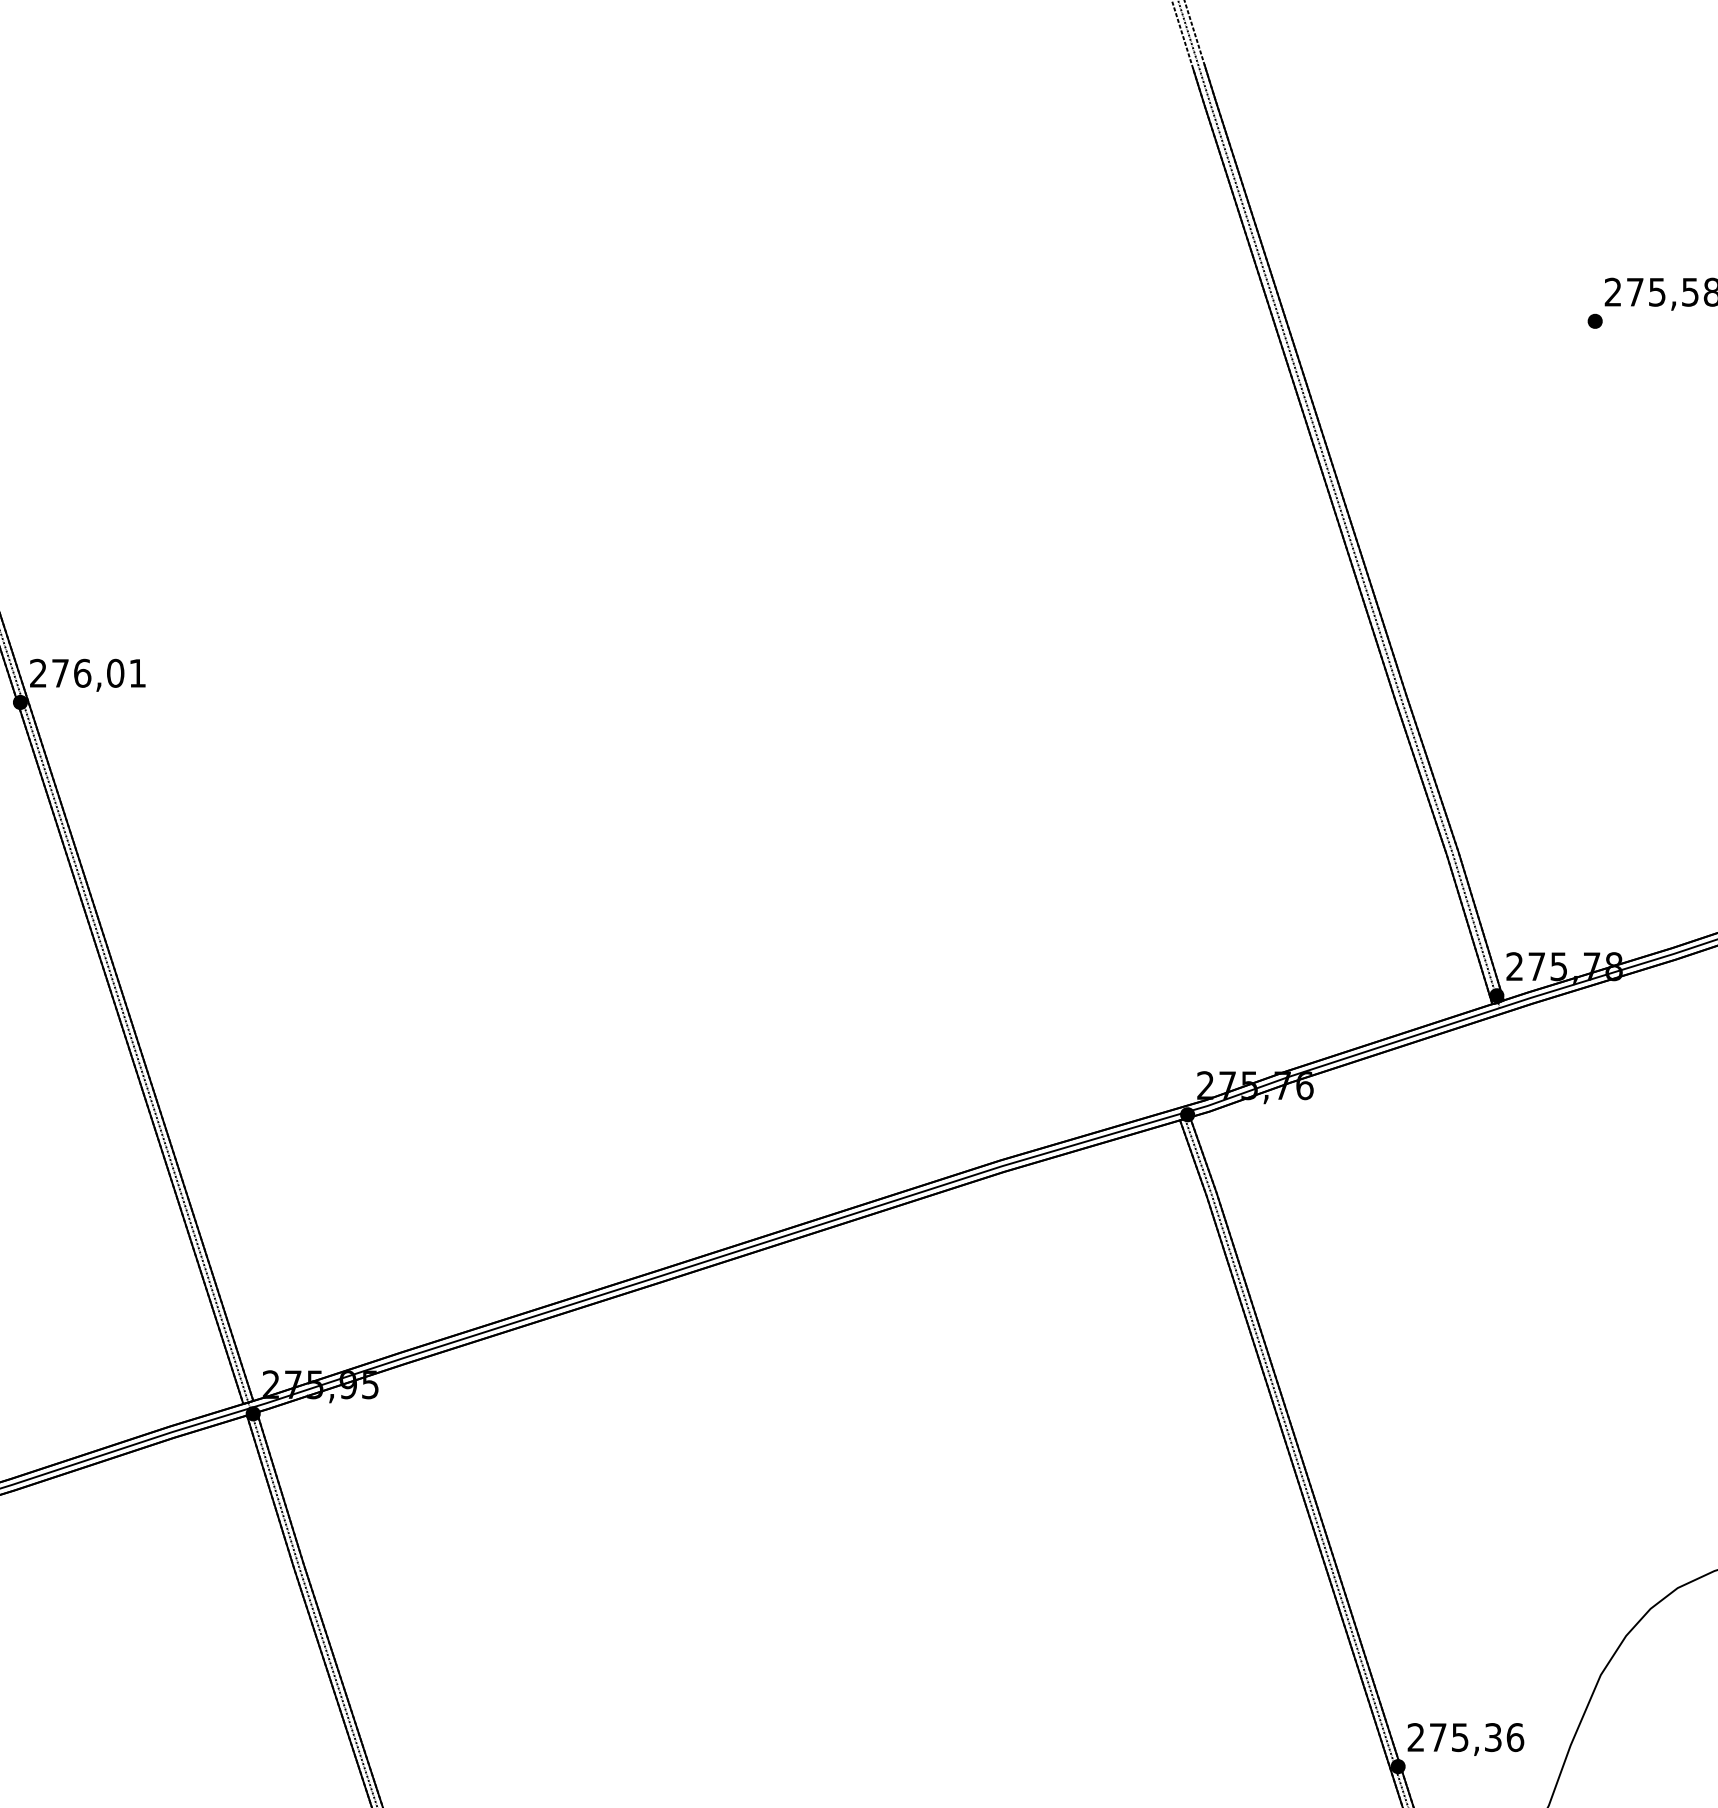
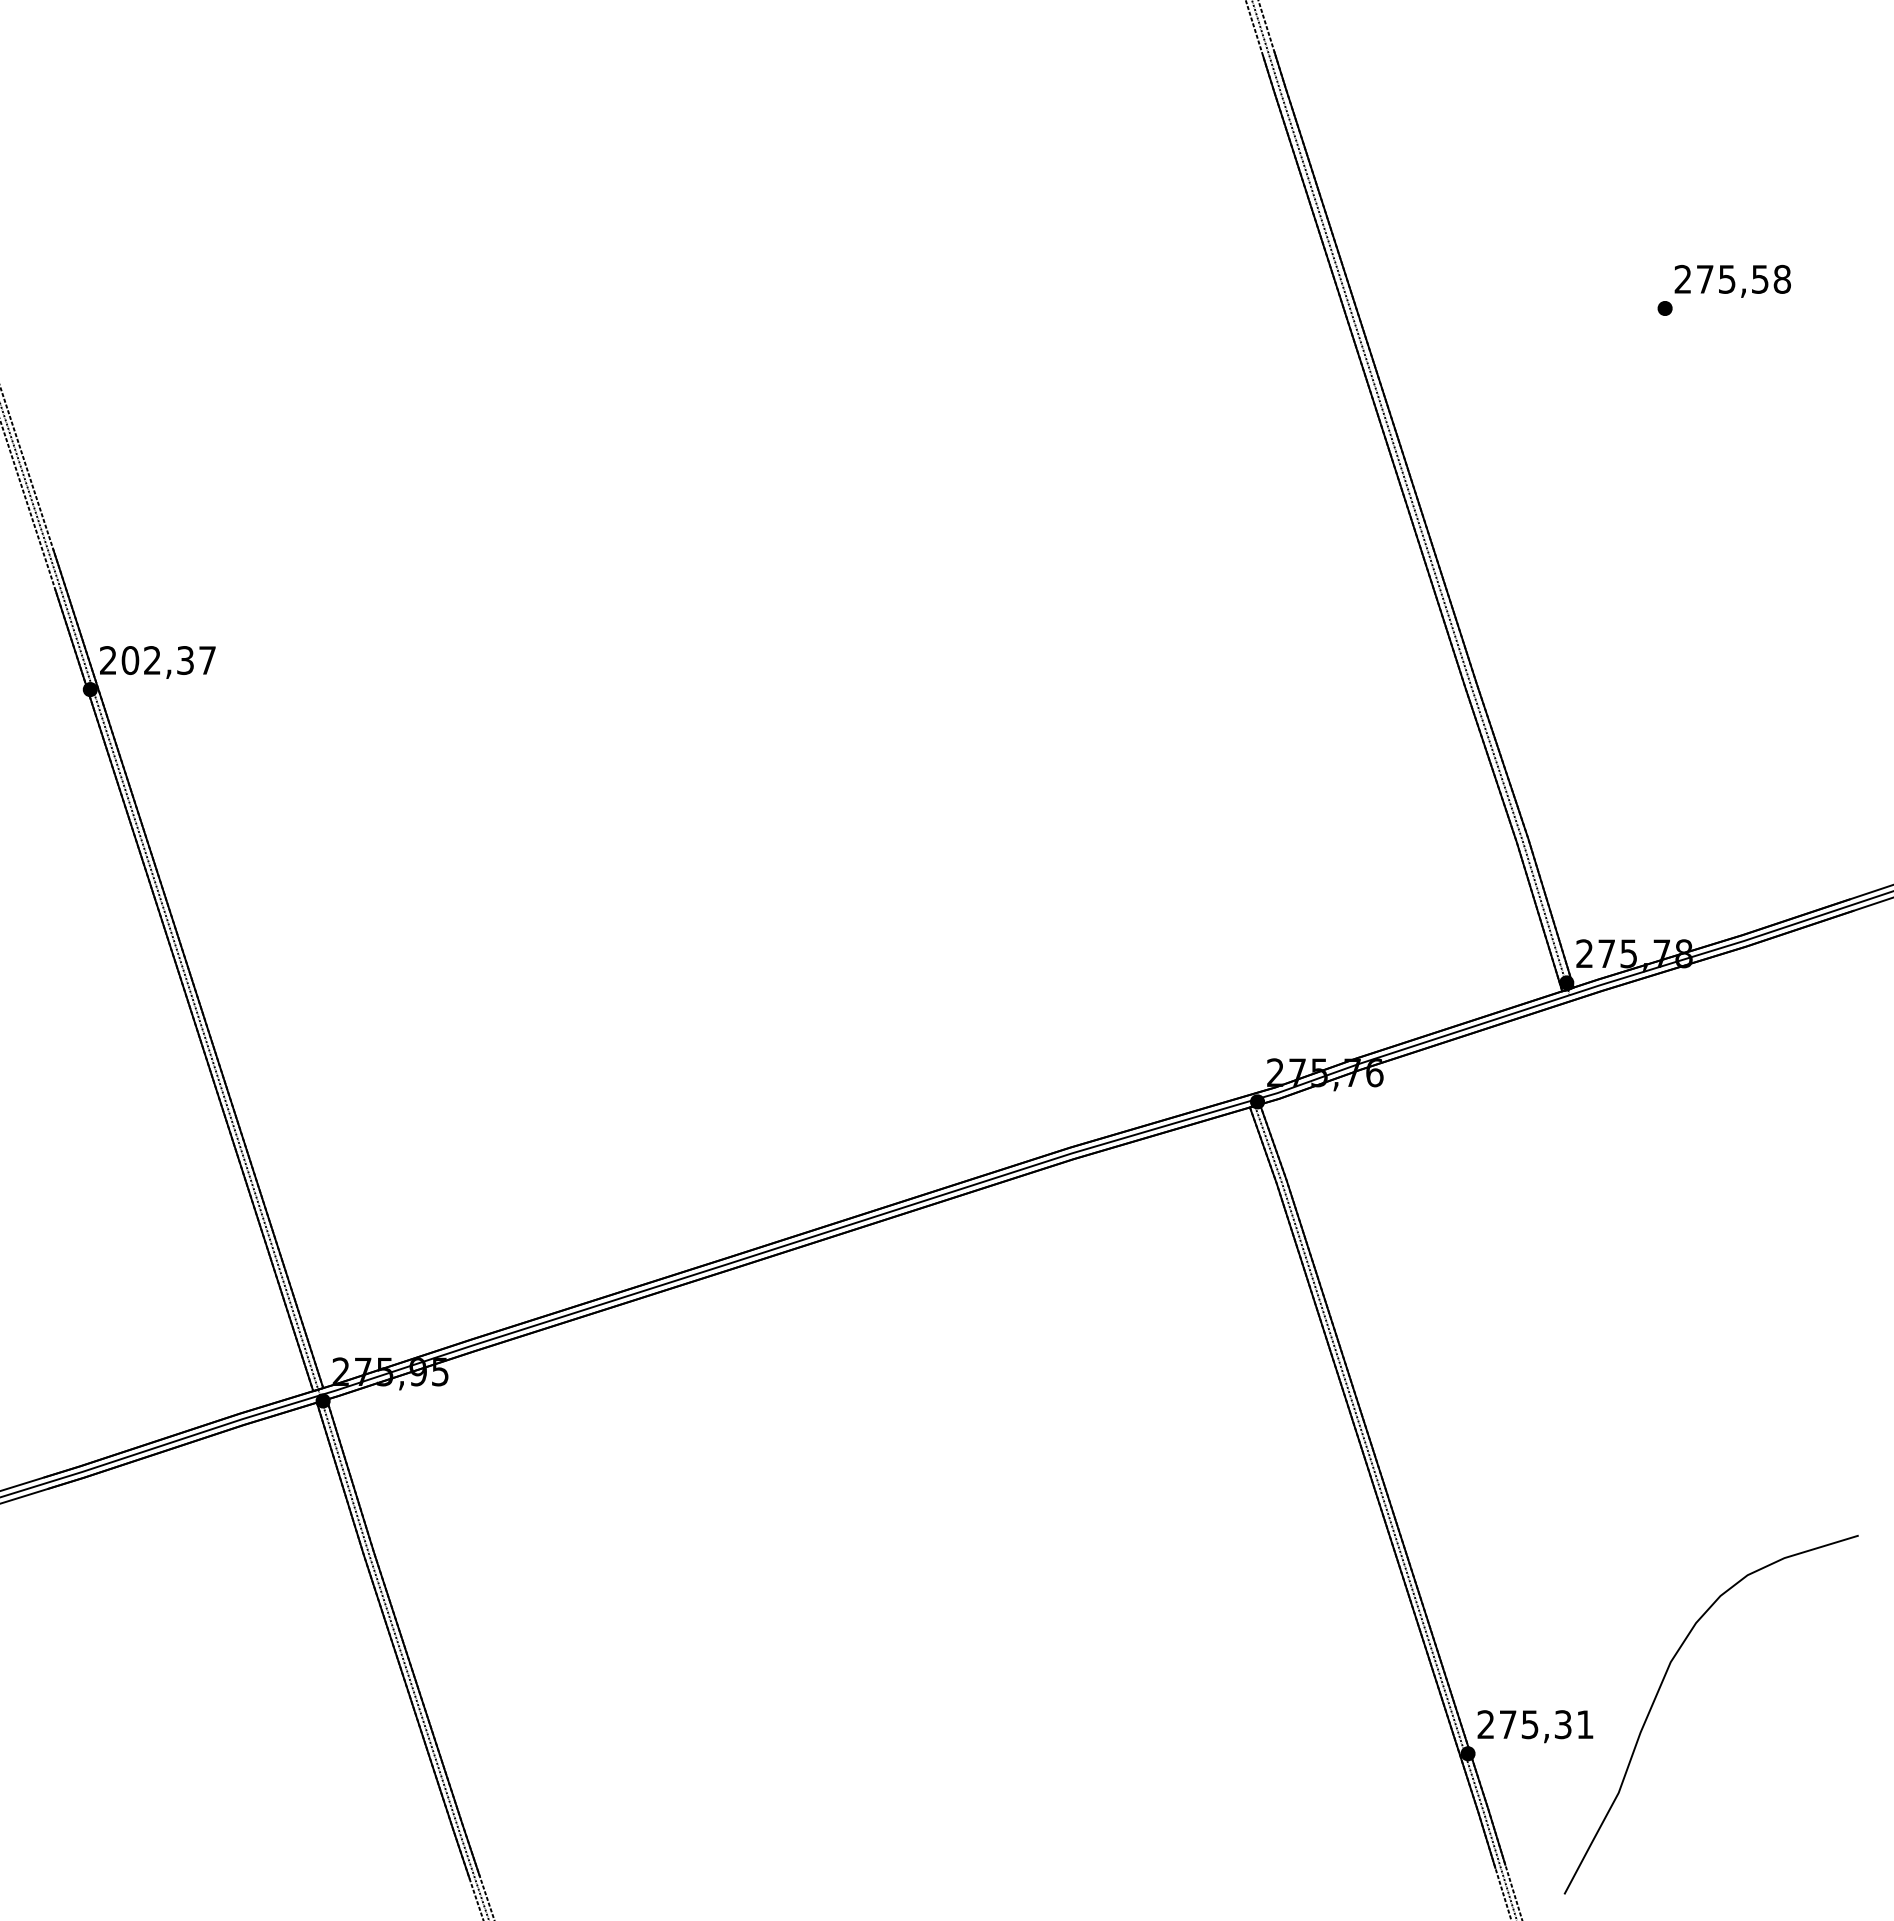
text: (98, 673) -> (168, 660), 276,01 -> 202,37
text: (1515, 1737) -> (1585, 1724), 275,36 -> 275,31

